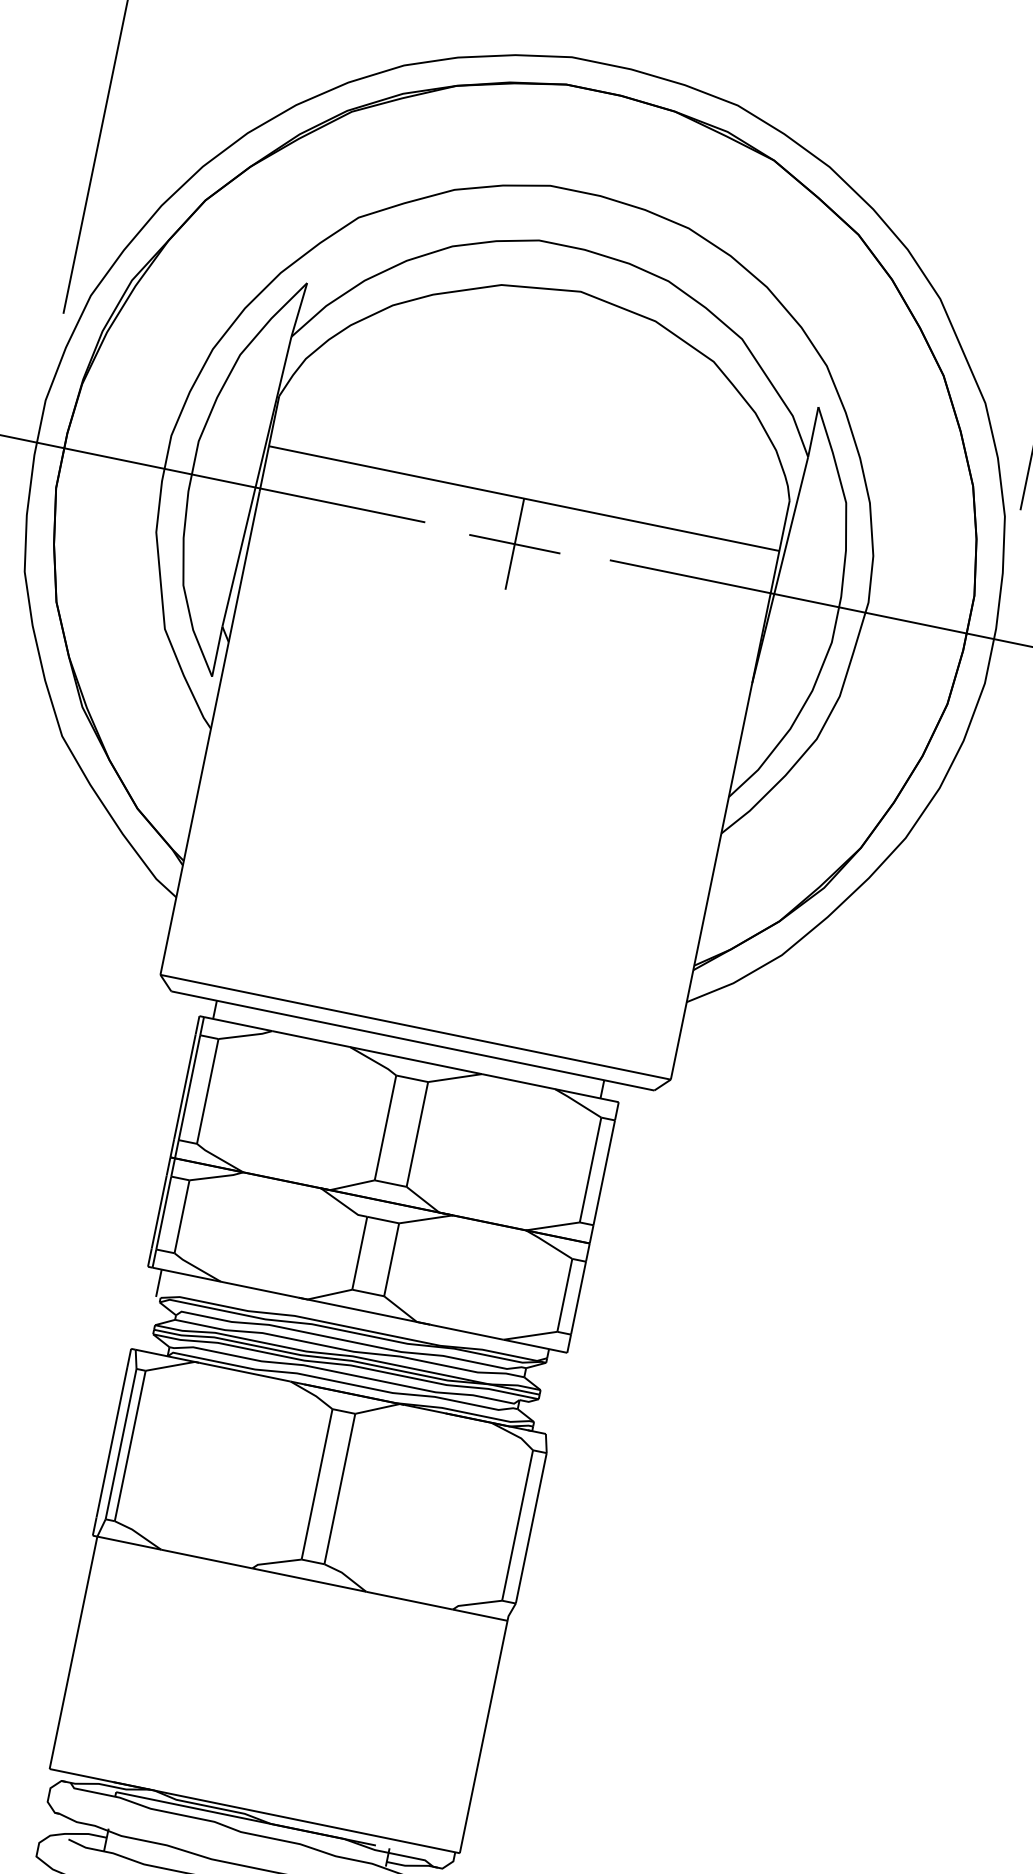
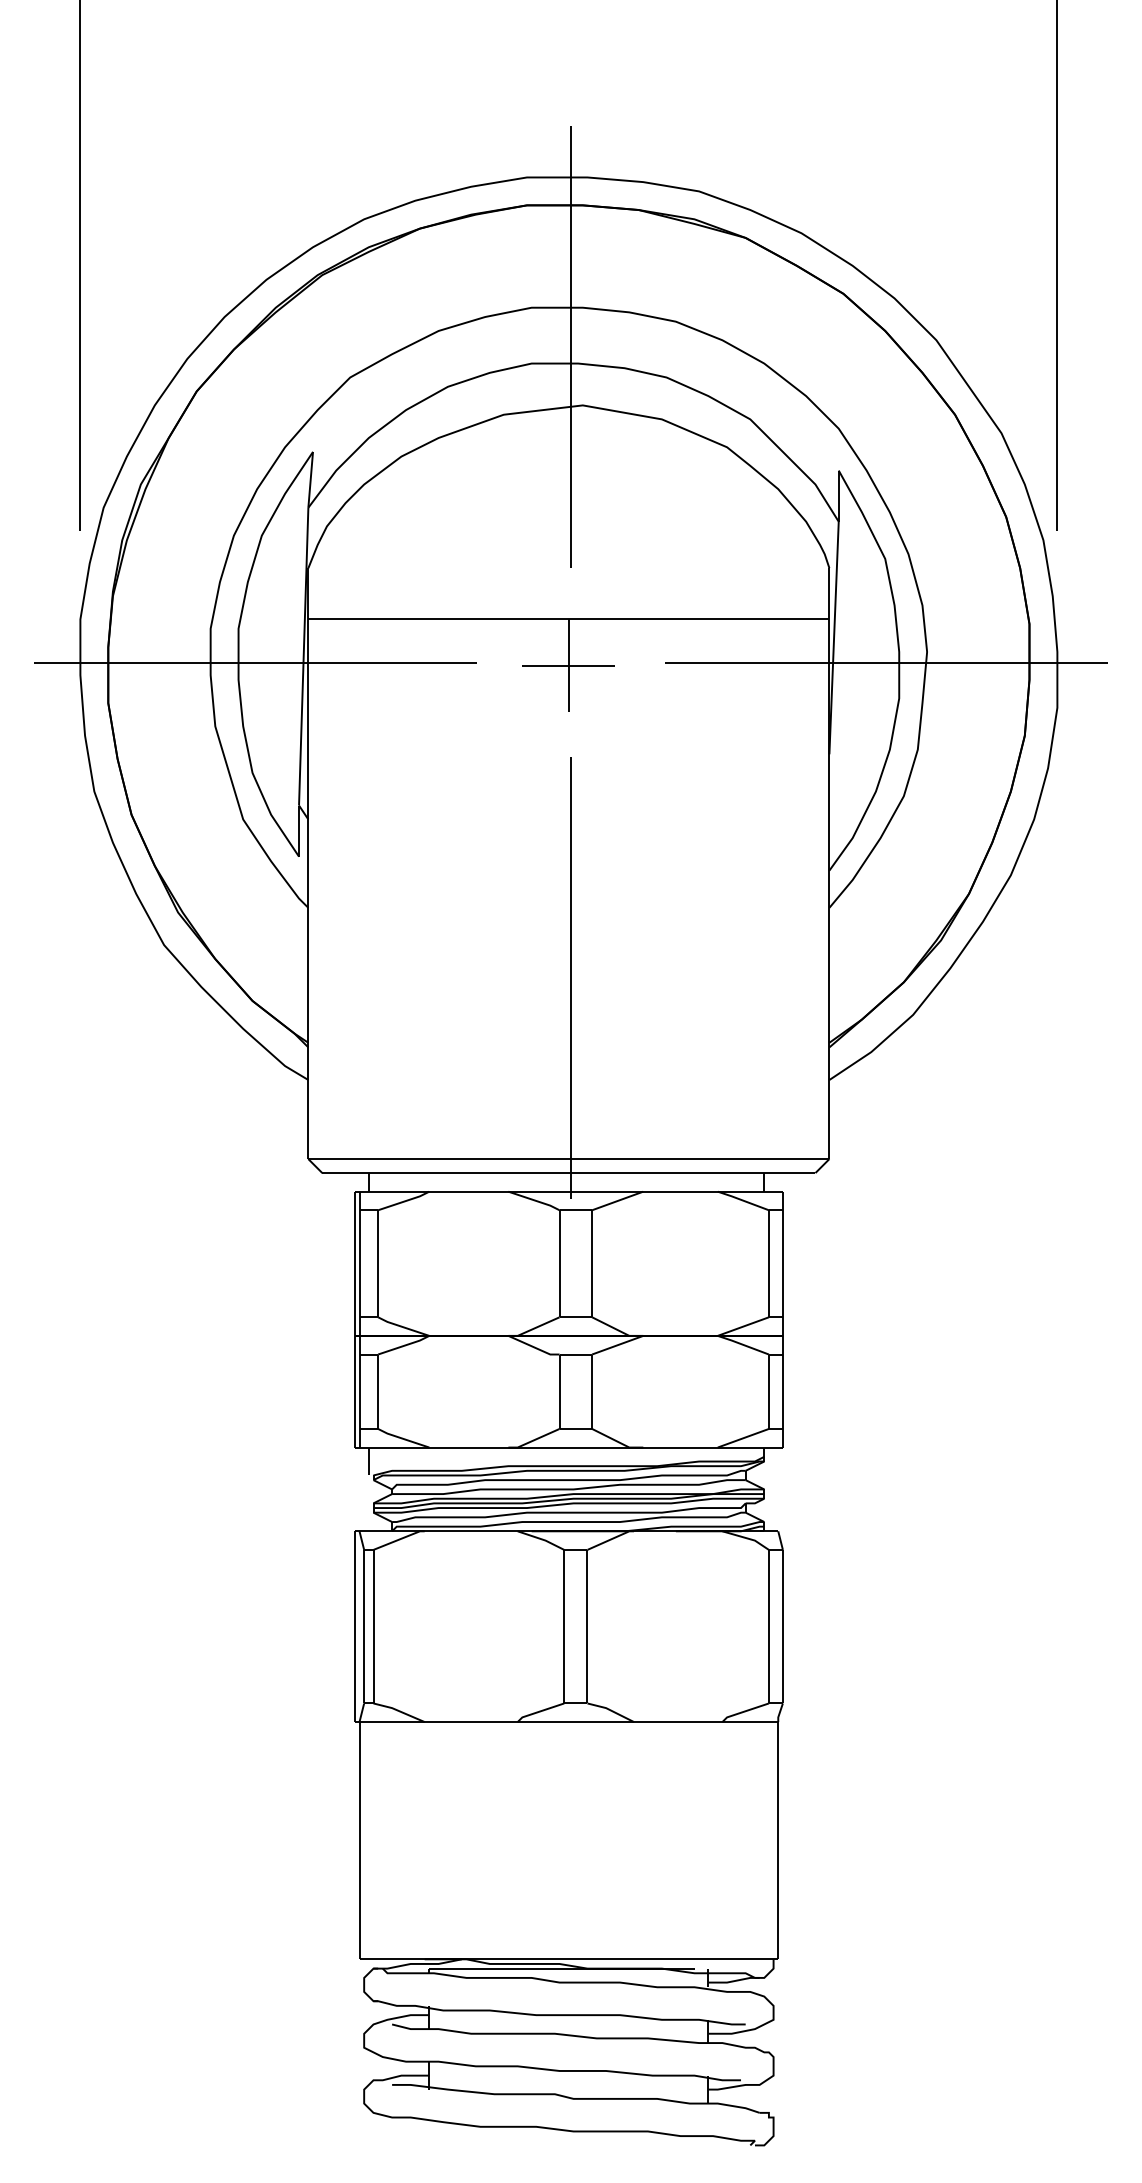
line: (580, 231) -> (570, 346), added
line: (453, 849) -> (570, 977), added

